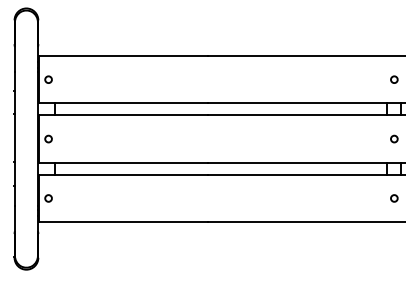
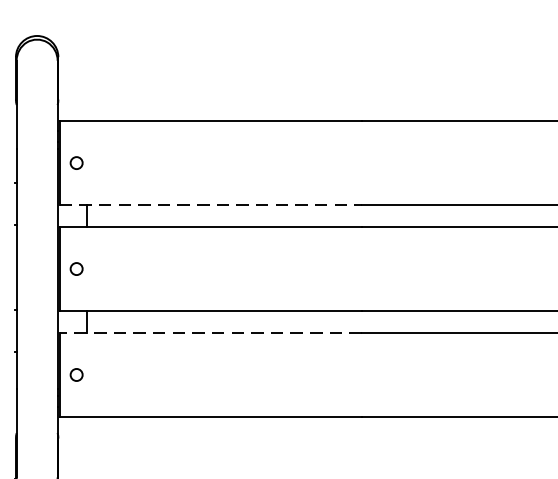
line: (123, 103) -> (210, 205), solid -> dashed
line: (123, 174) -> (210, 332), solid -> dashed

